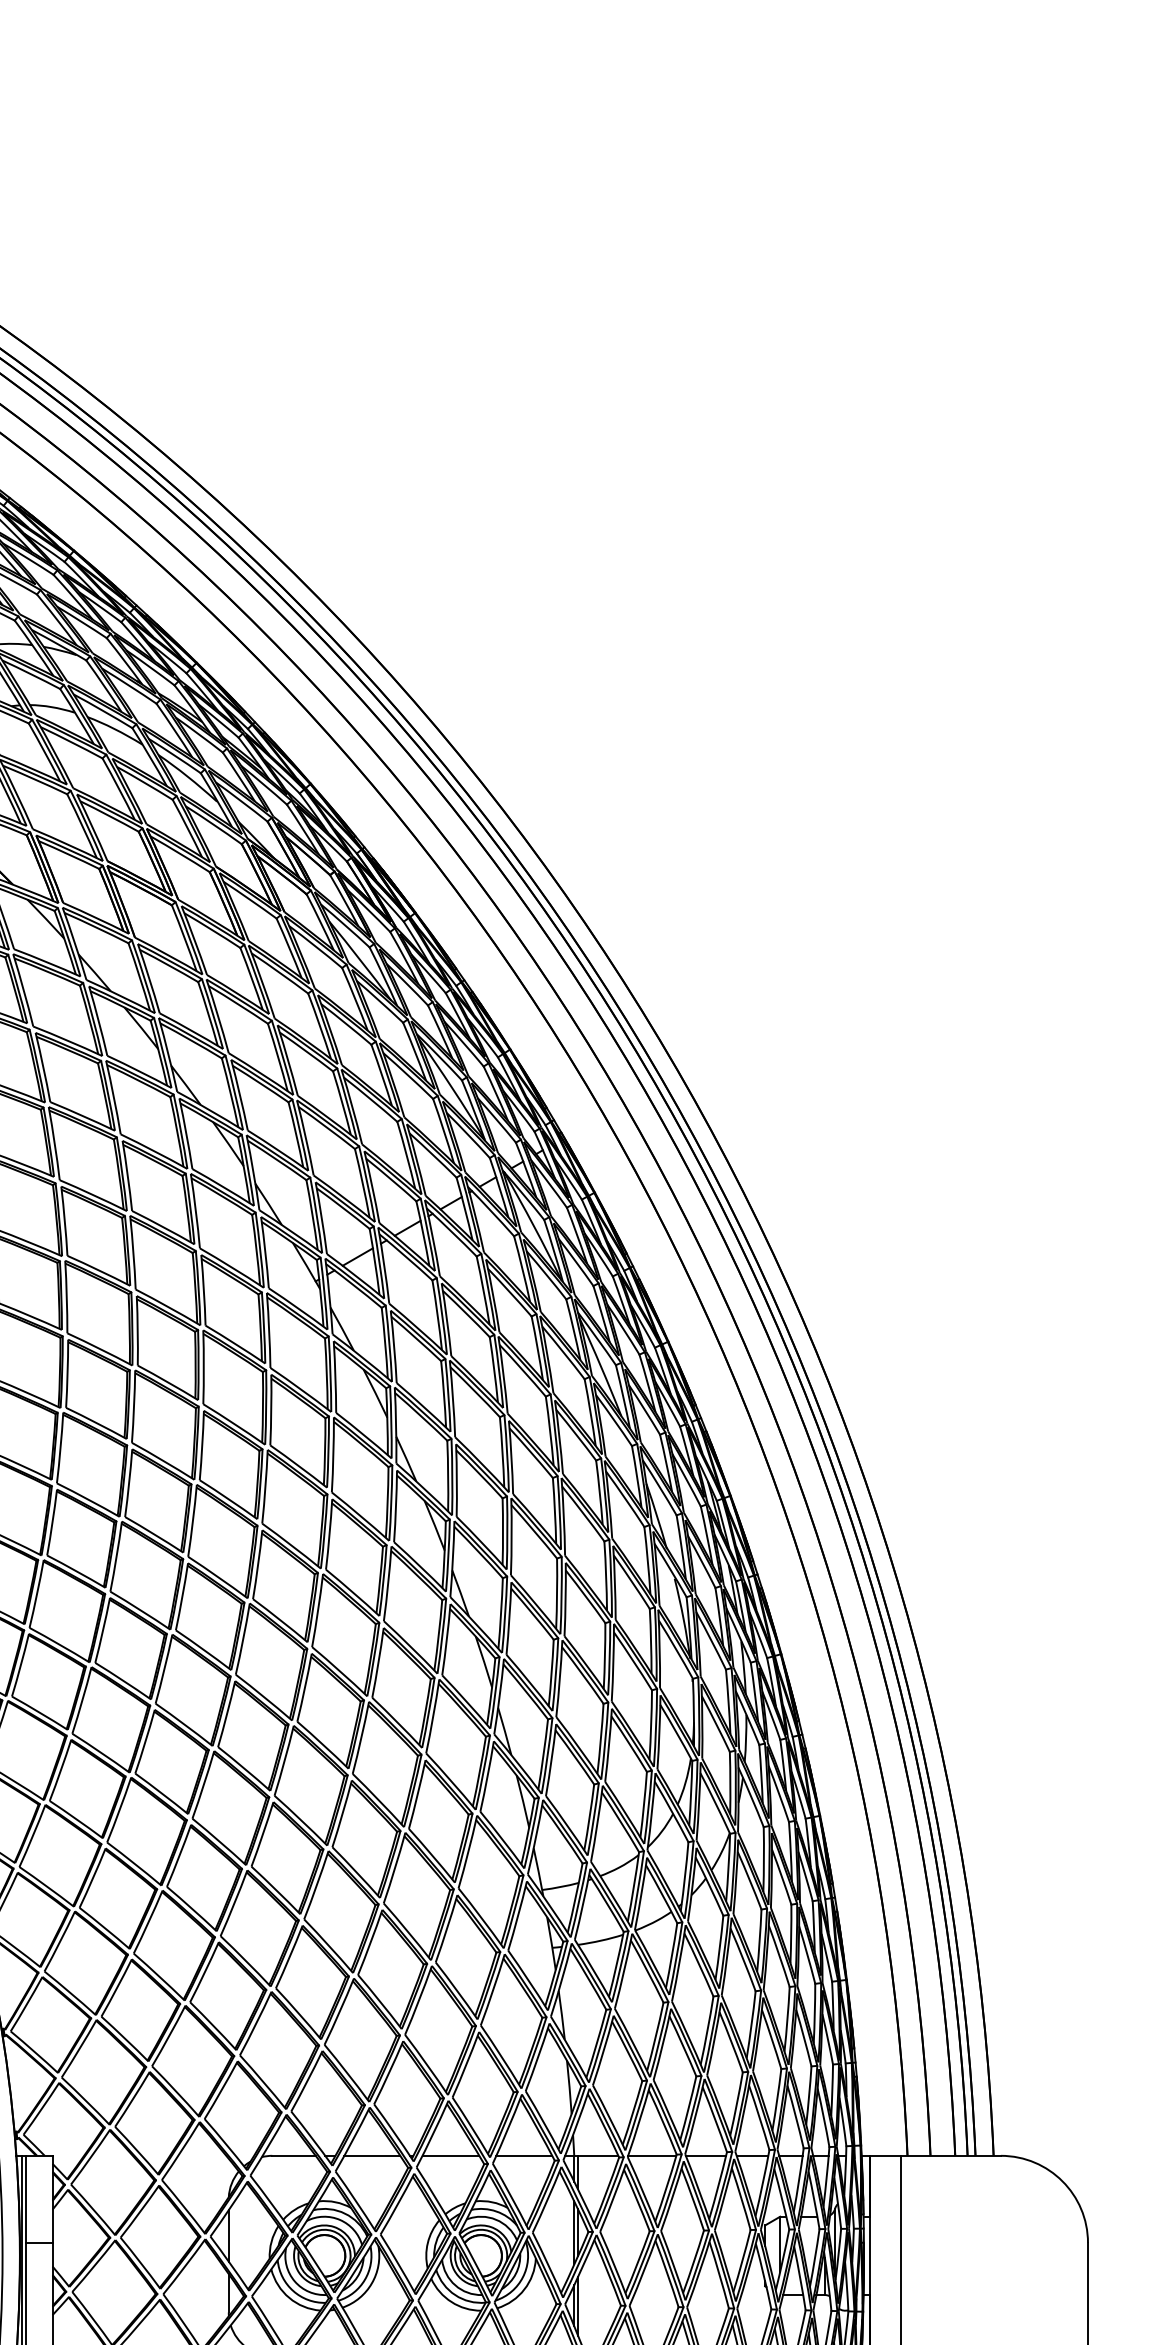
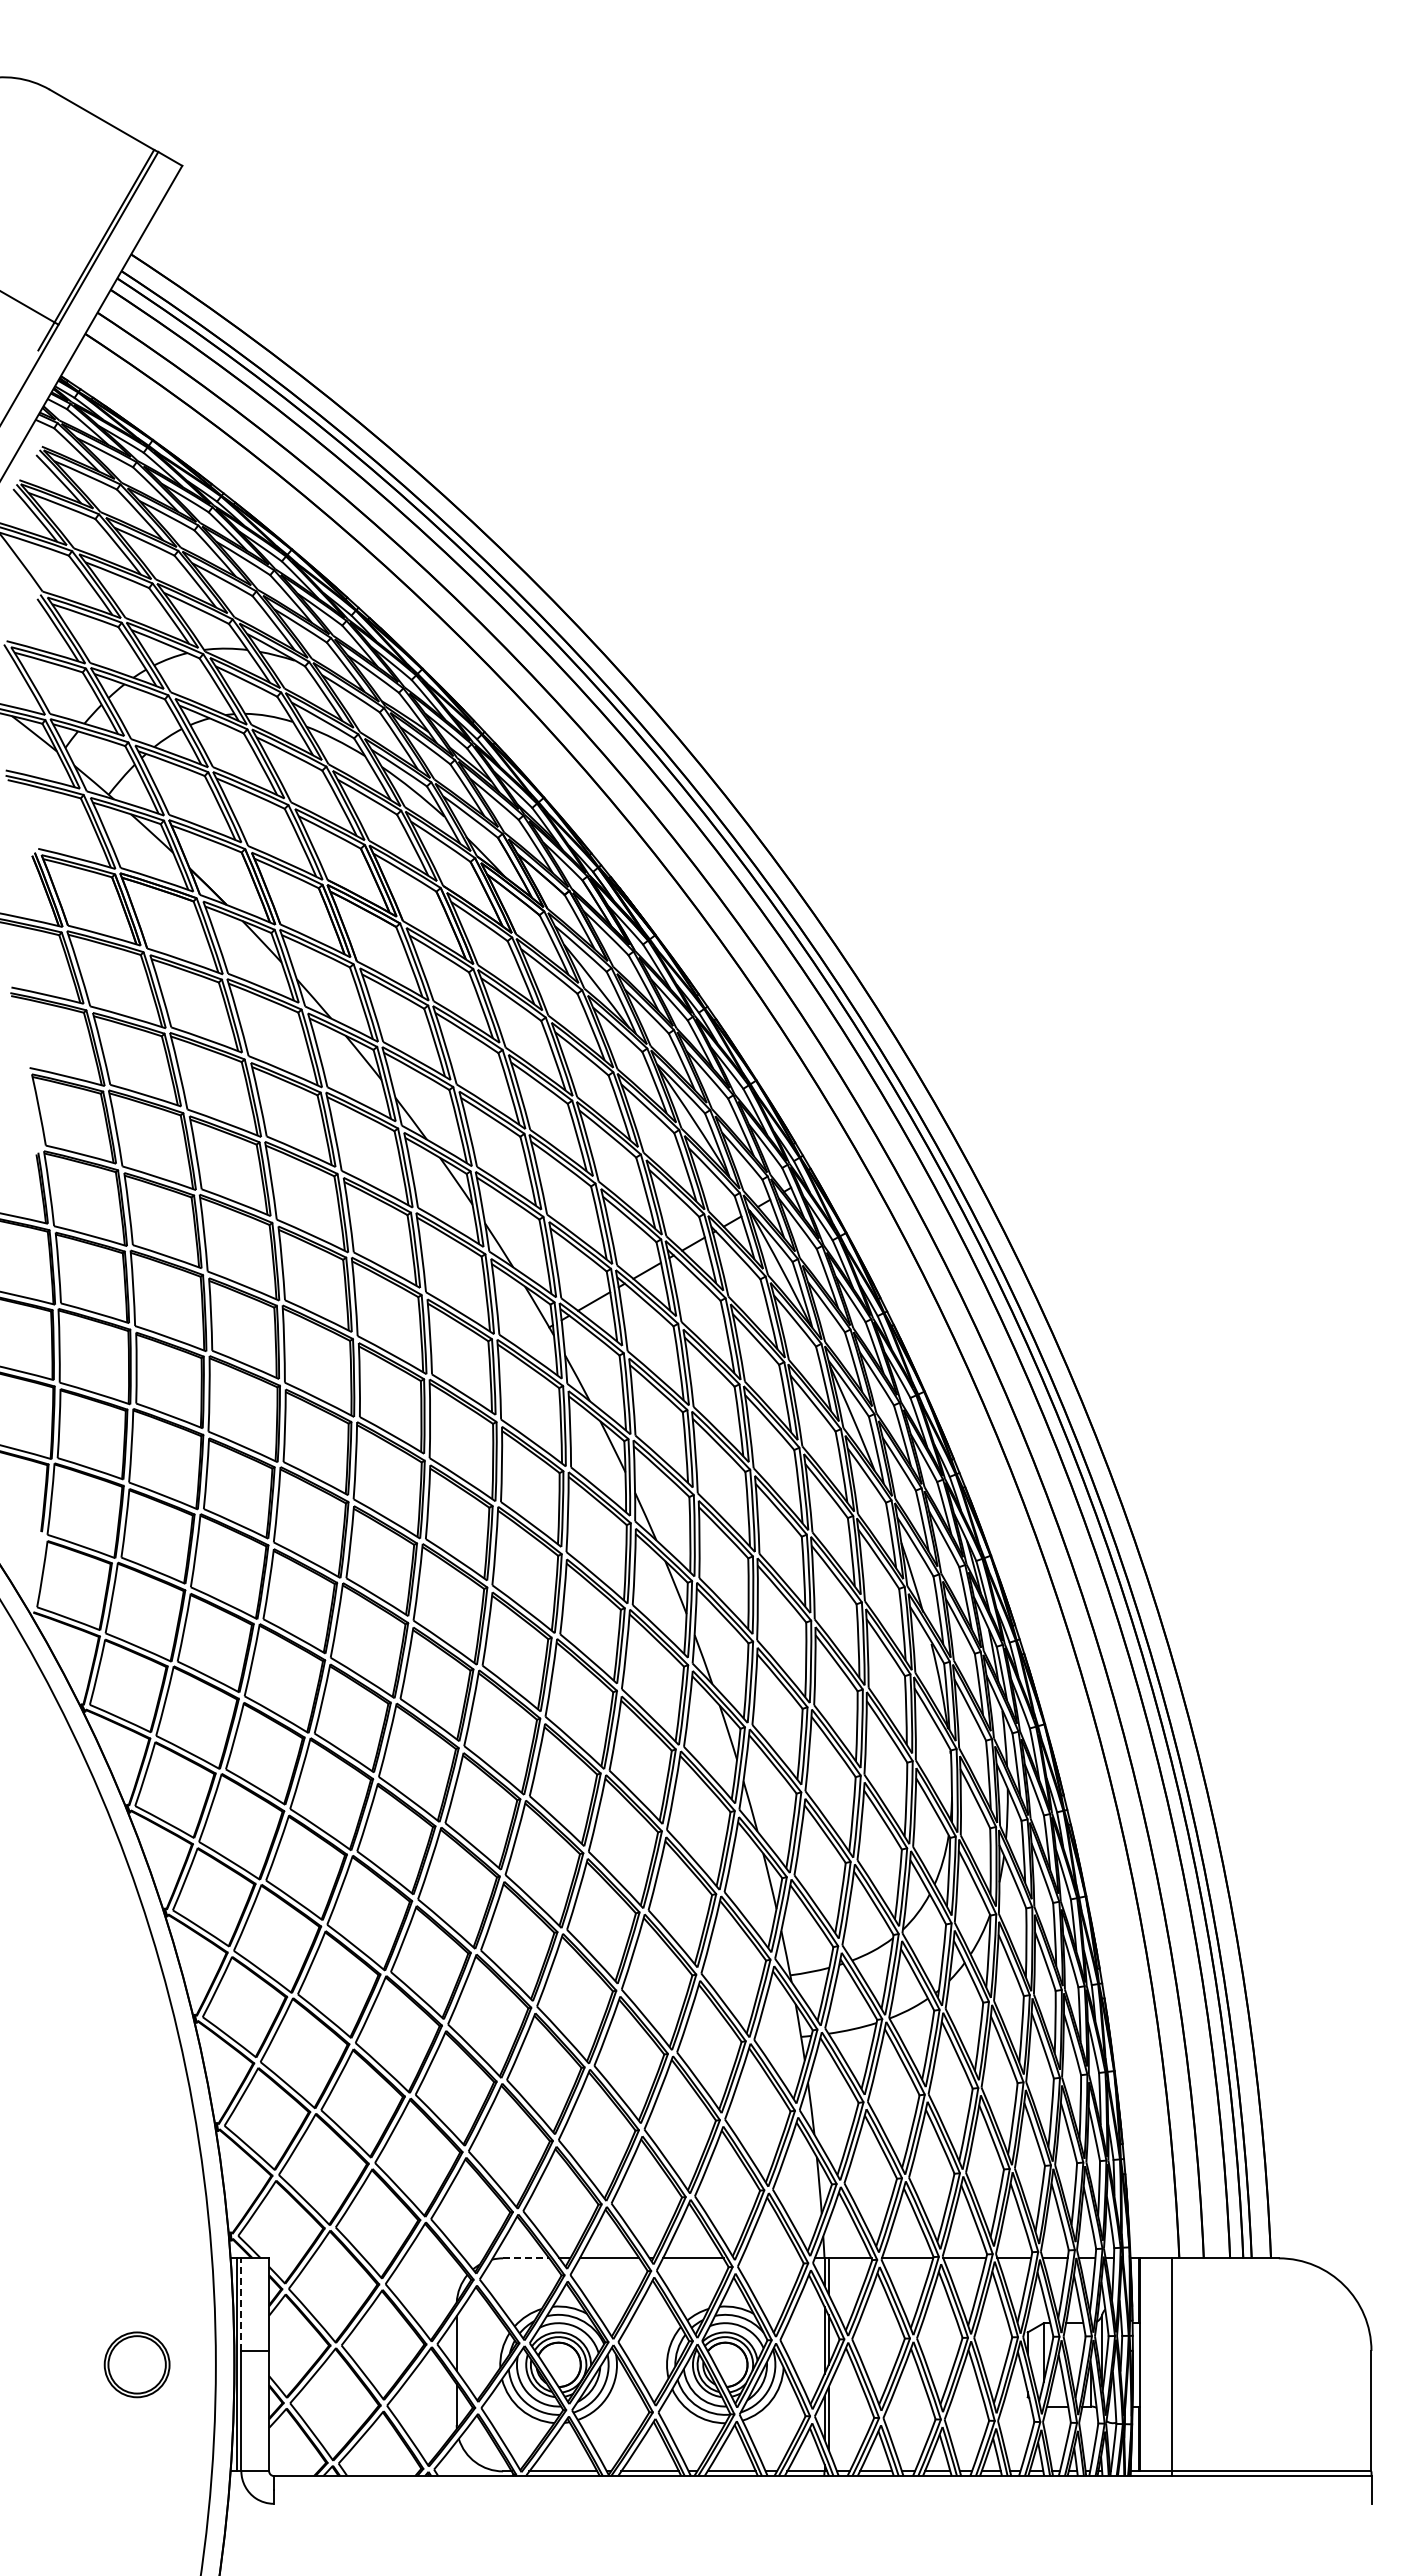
line: (294, 2155) -> (526, 2258), solid -> dashed
line: (524, 2155) -> (771, 2258), removed
line: (26, 2199) -> (241, 2304), solid -> dashed

